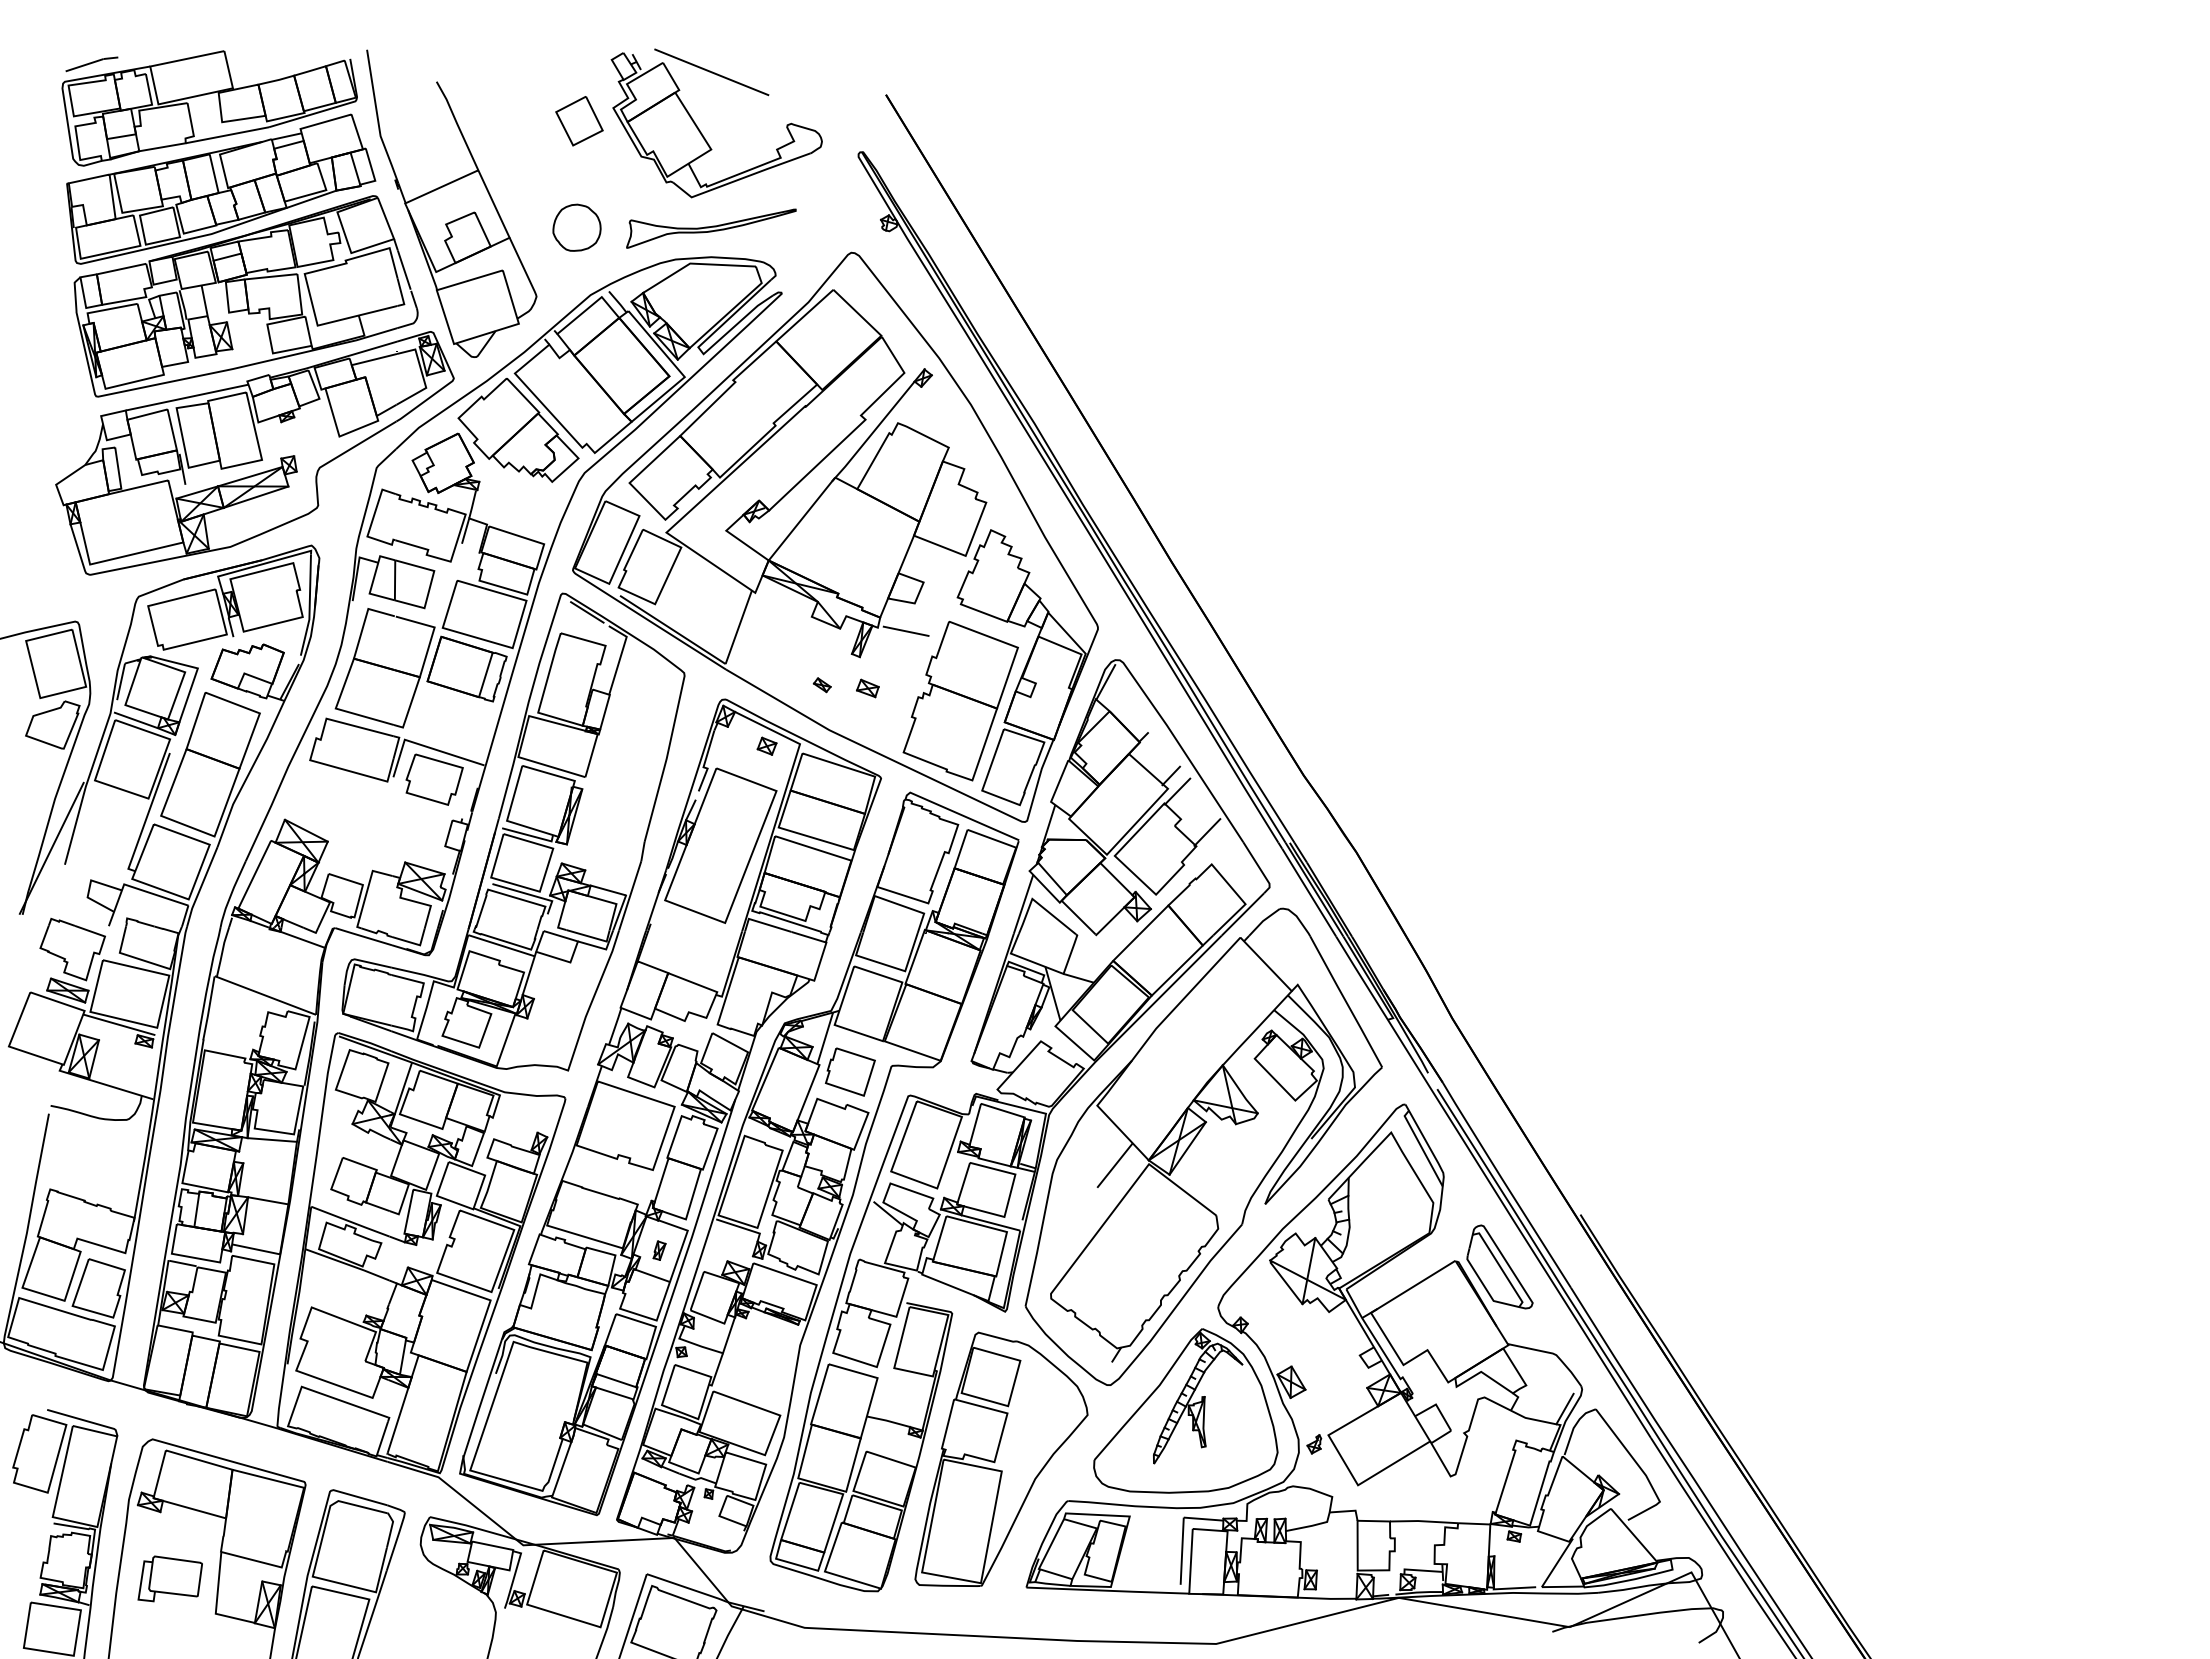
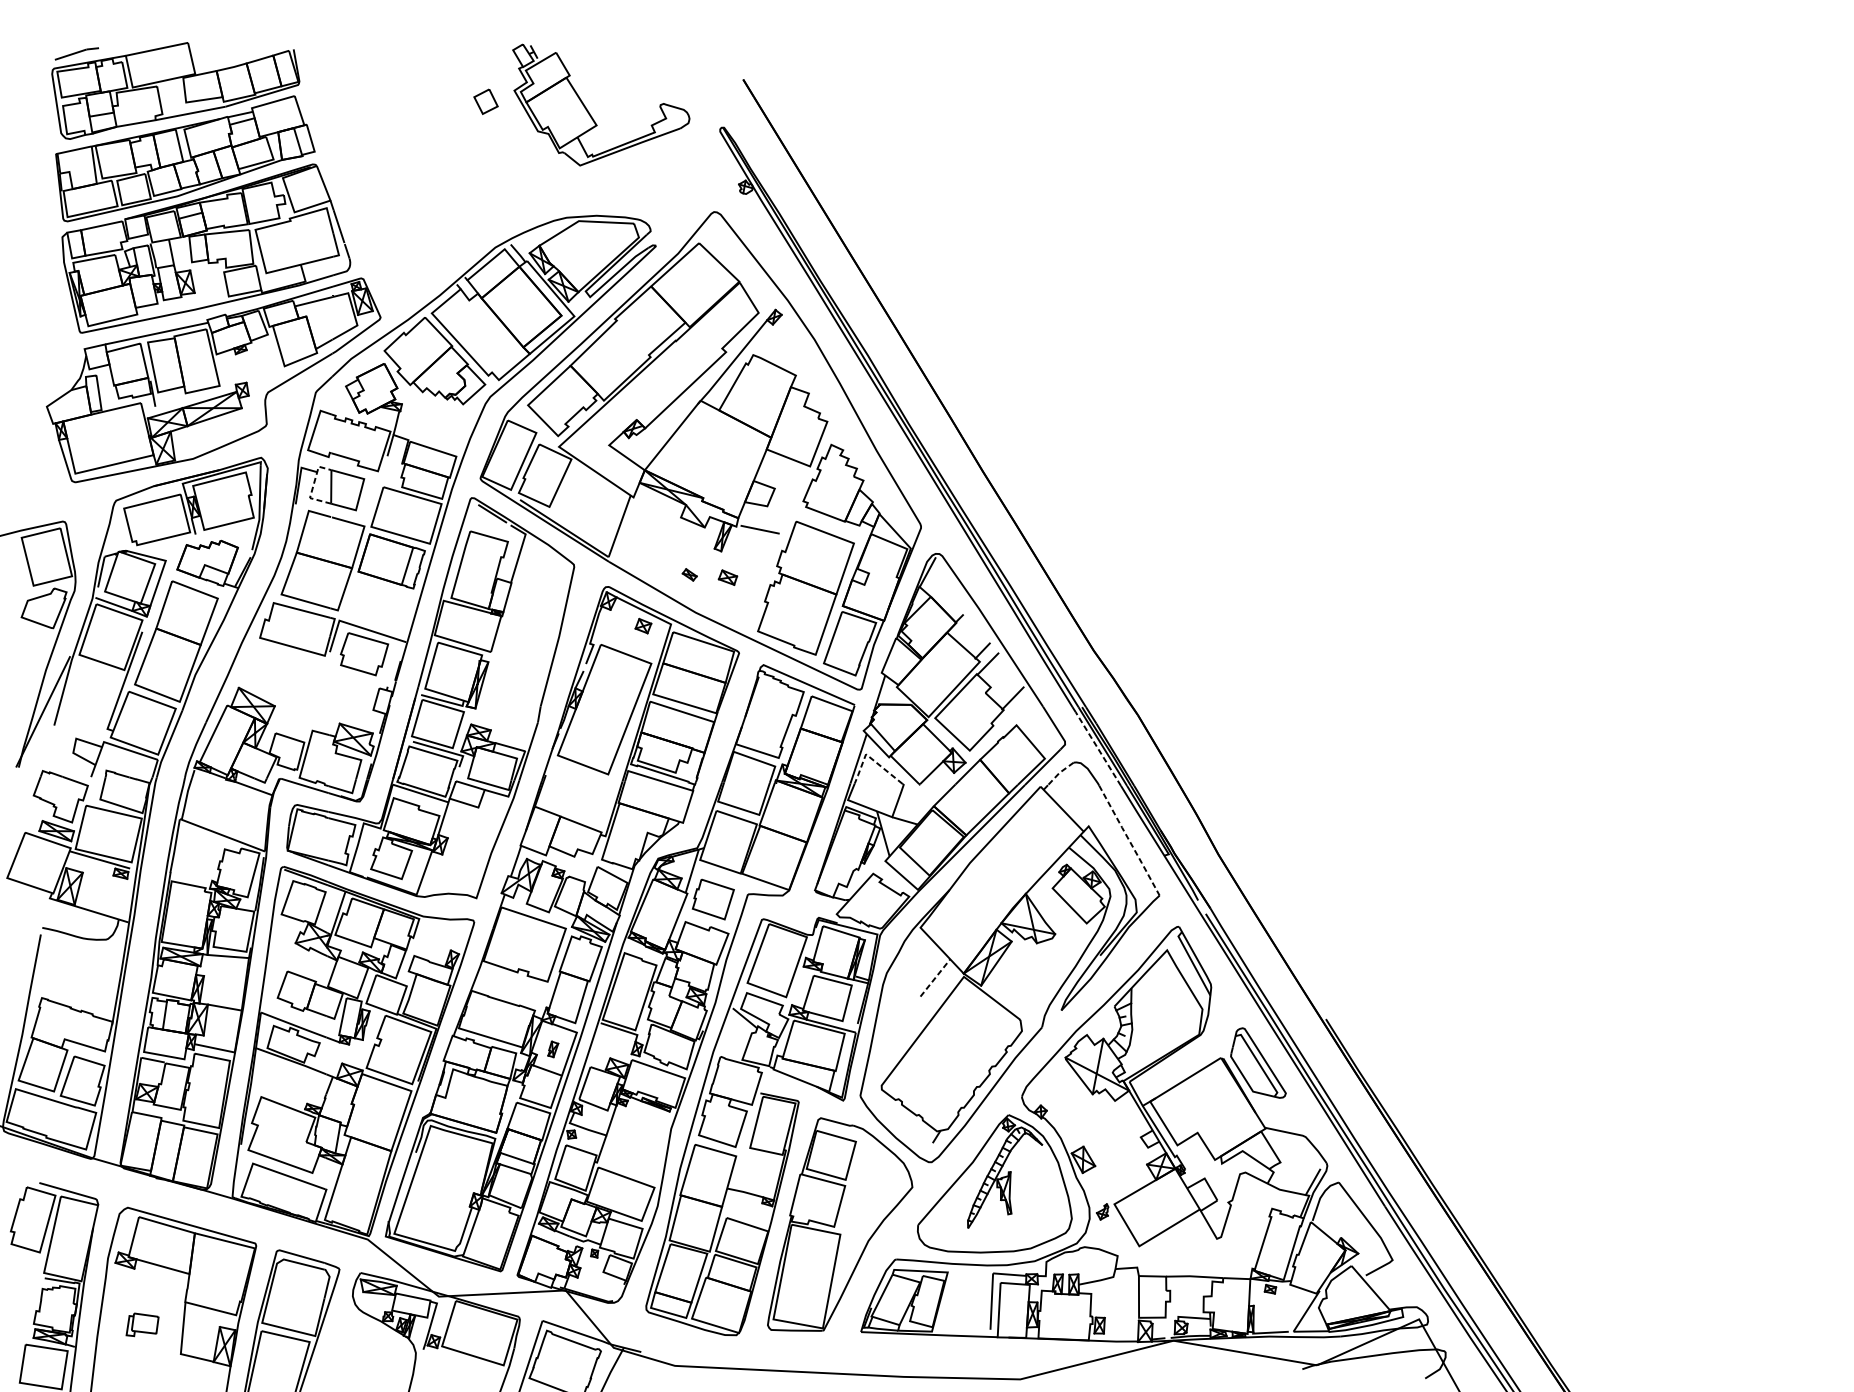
line: (711, 72) -> (596, 60), removed
part: (579, 121) -> (486, 101), size x0.6
part: (451, 203) -> (378, 170), removed
part: (576, 227) -> (483, 190), removed
part: (711, 228) -> (596, 191), removed
line: (373, 580) -> (313, 487), solid -> dashed
line: (1309, 892) -> (1098, 748), solid -> dashed
line: (1038, 903) -> (871, 758), solid -> dashed
line: (1263, 921) -> (1059, 773), solid -> dashed
line: (1346, 1001) -> (1129, 840), solid -> dashed
line: (1115, 1165) -> (935, 977), solid -> dashed
part: (169, 1578) -> (142, 1324), size x0.6

